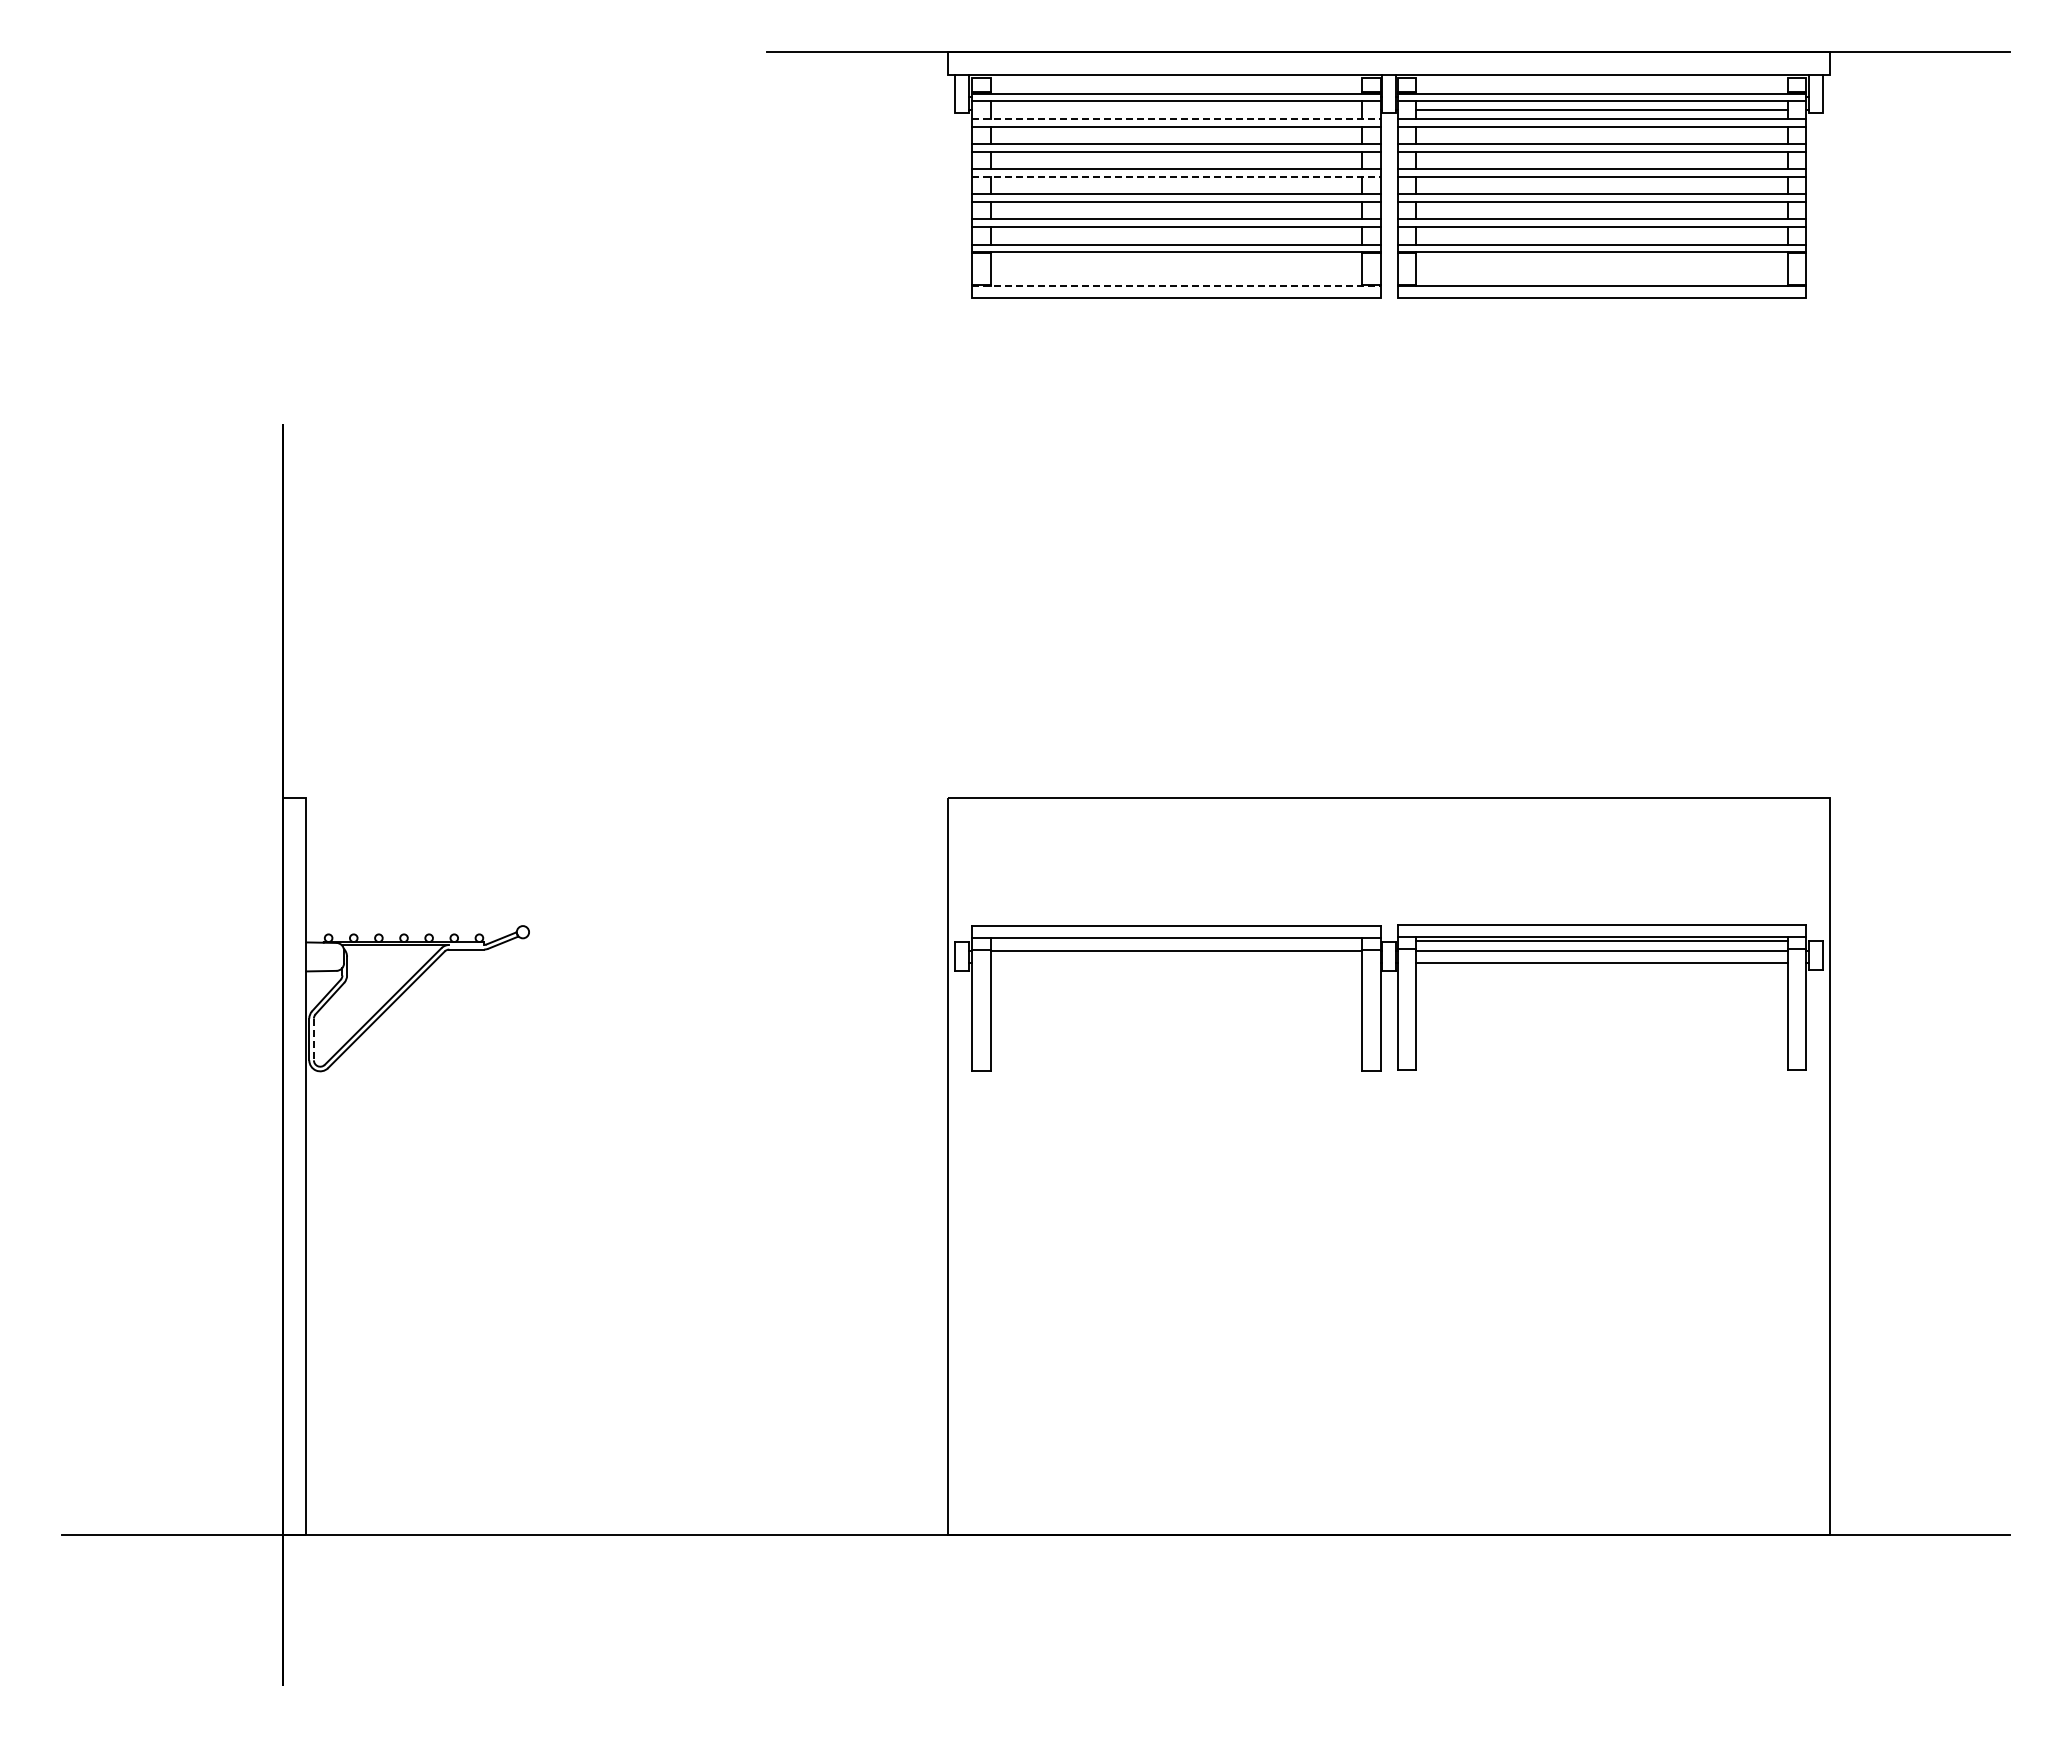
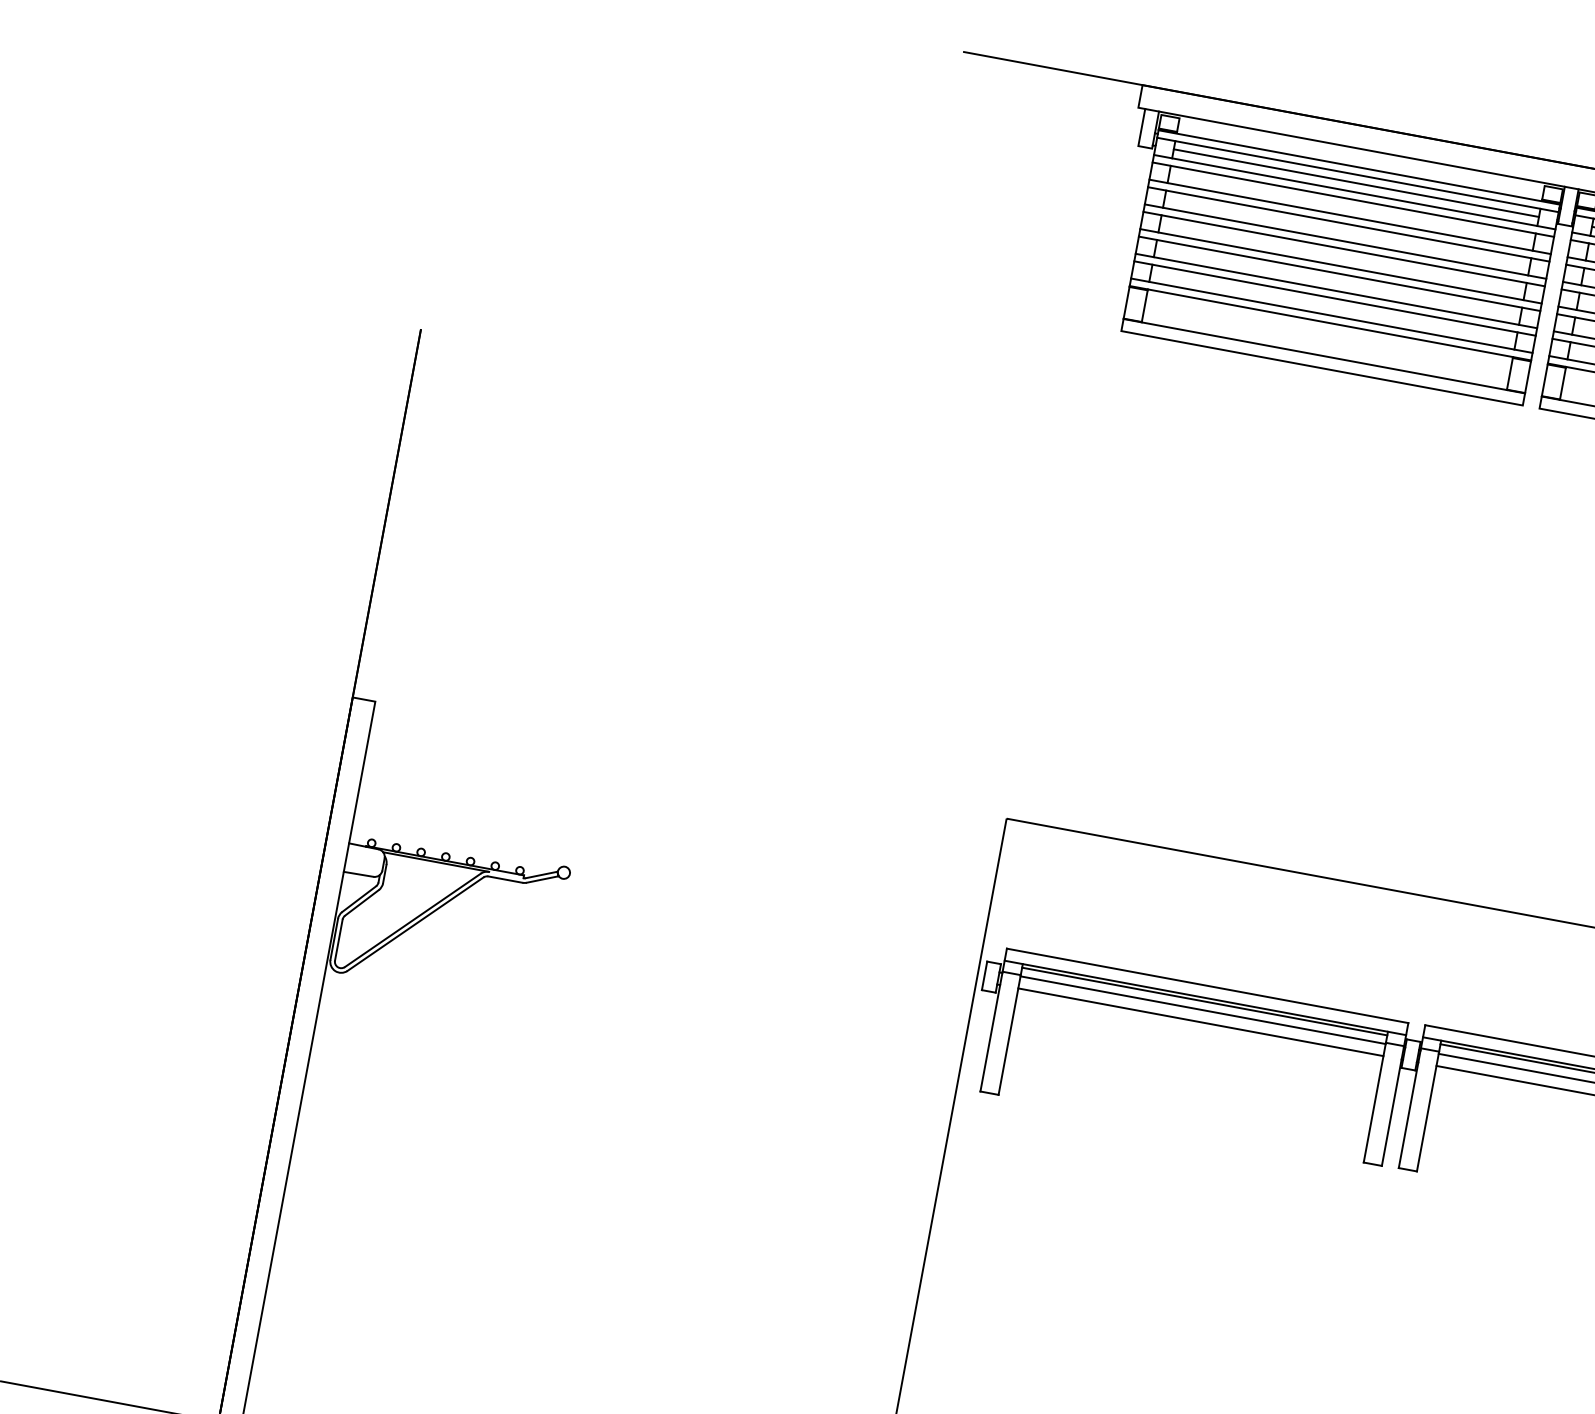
line: (1176, 109) -> (1356, 182), added
line: (1177, 118) -> (1355, 191), dashed -> solid
line: (1177, 176) -> (1345, 249), dashed -> solid
line: (1177, 285) -> (1325, 356), dashed -> solid
line: (1176, 942) -> (1204, 1001), added
line: (1176, 963) -> (1200, 1022), added
line: (313, 1039) -> (338, 940), dashed -> solid

